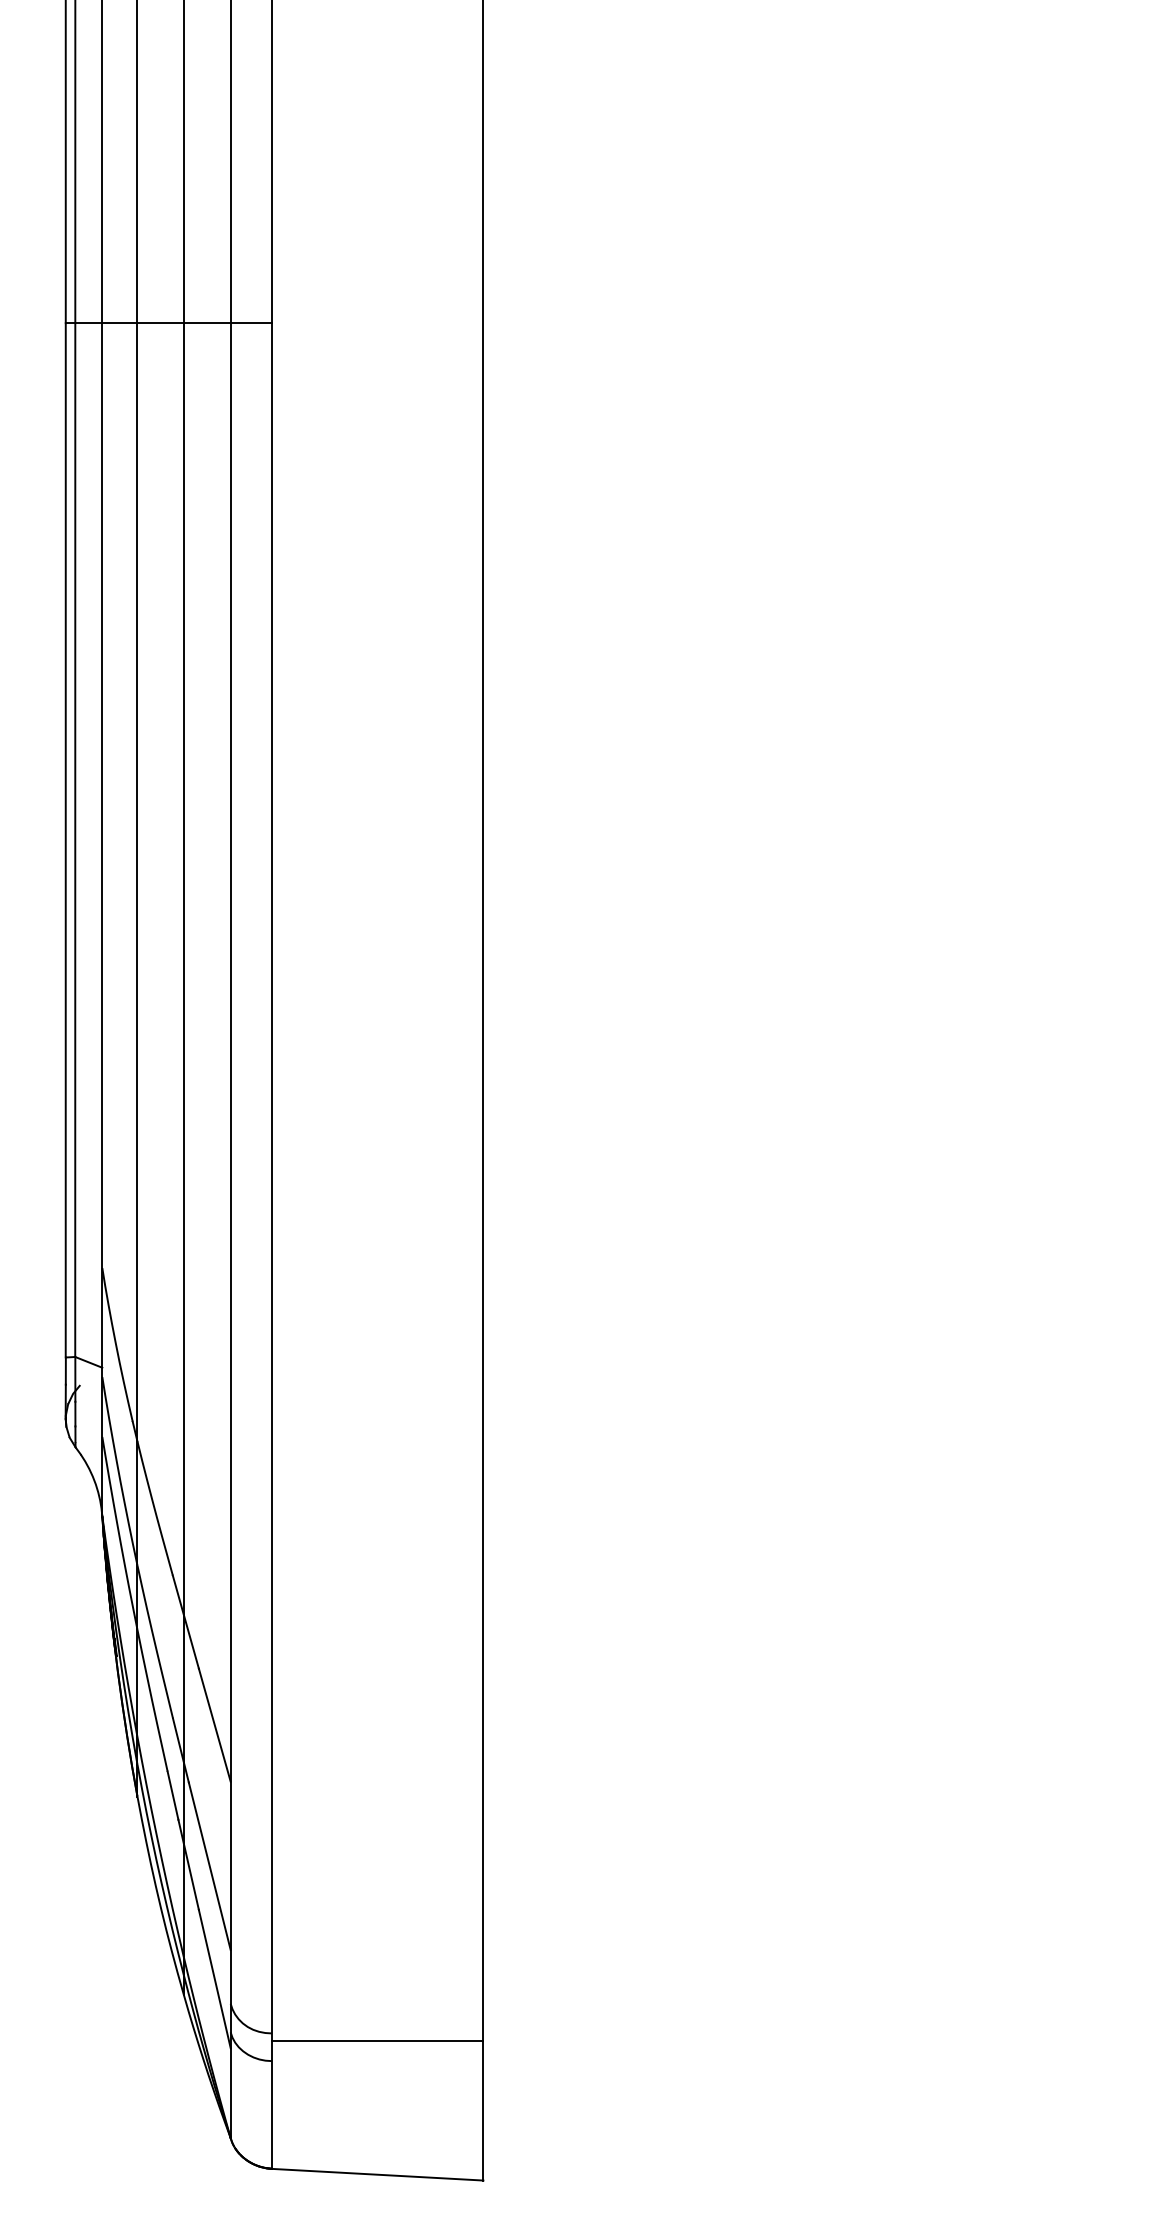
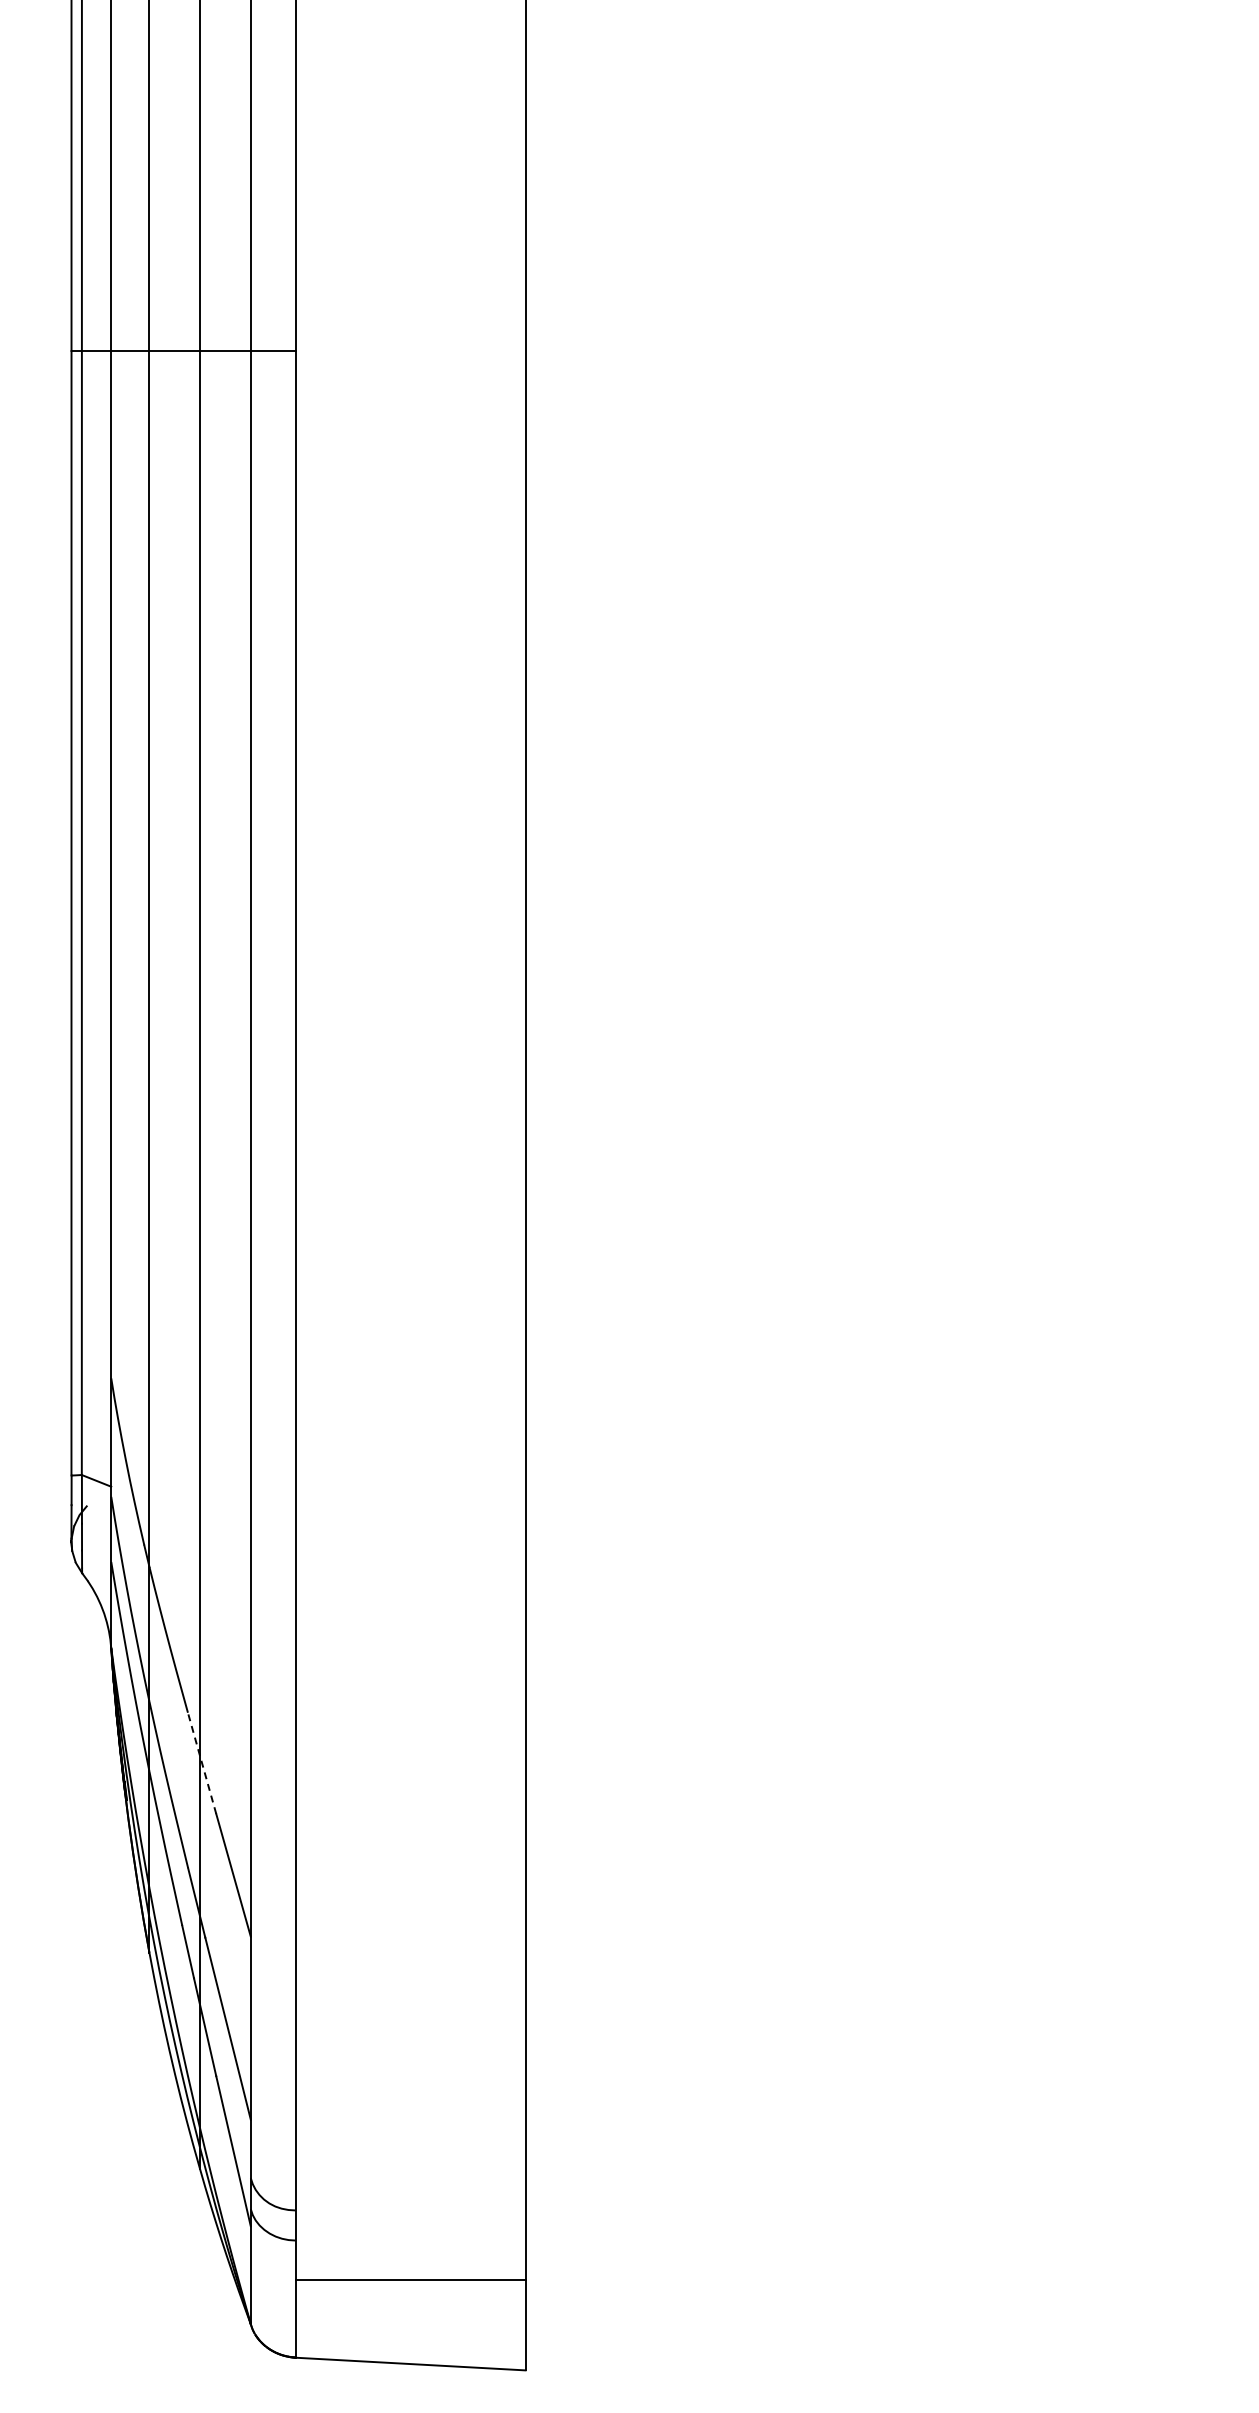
line: (186, 1622) -> (202, 1763), solid -> dashed
line: (377, 2040) -> (410, 2279), moved

